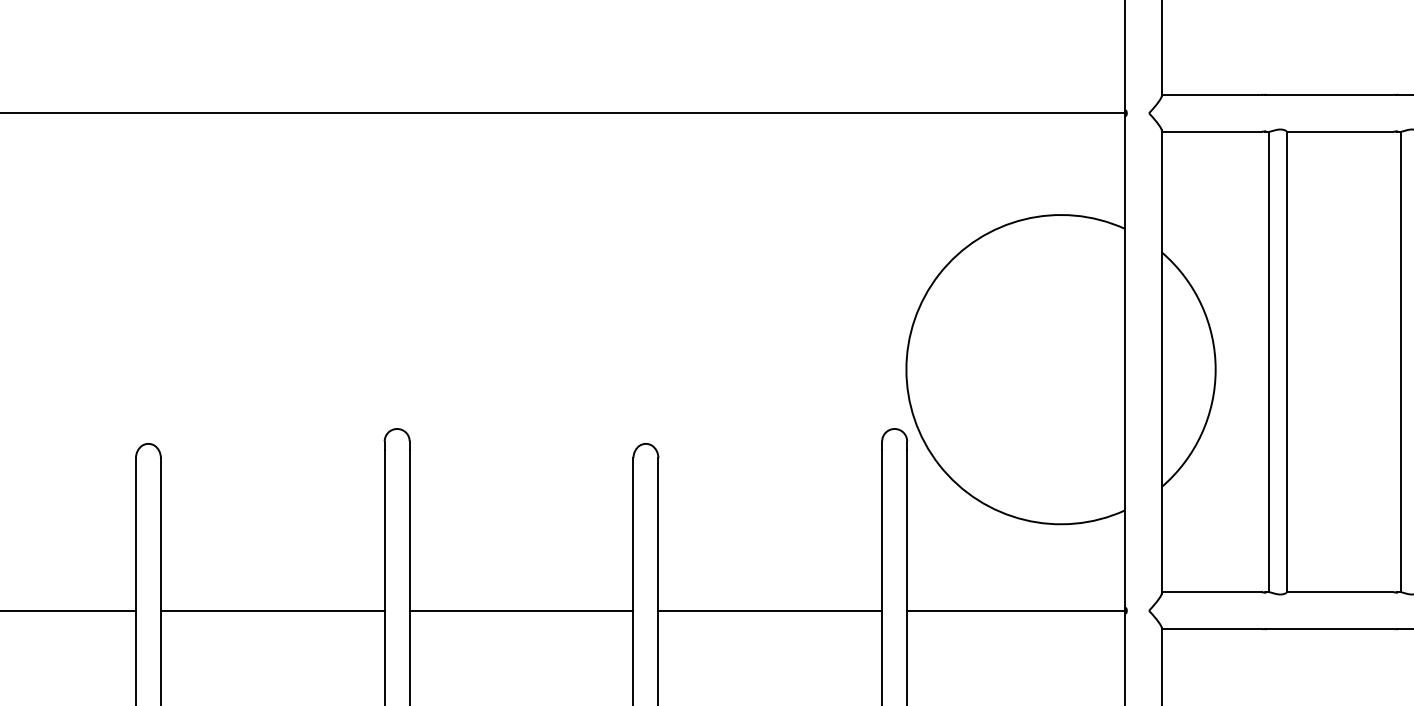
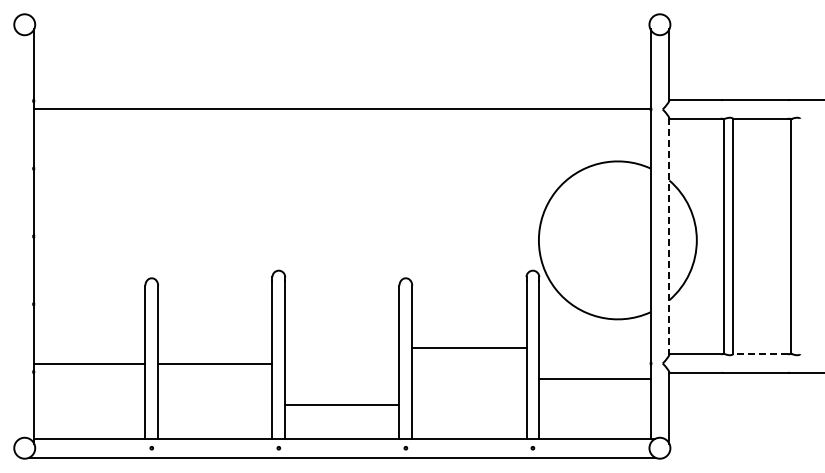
line: (1162, 362) -> (669, 236), solid -> dashed
line: (1338, 593) -> (759, 354), solid -> dashed
line: (521, 610) -> (342, 404), moved
line: (770, 610) -> (469, 347), moved
line: (1015, 610) -> (594, 378), moved

